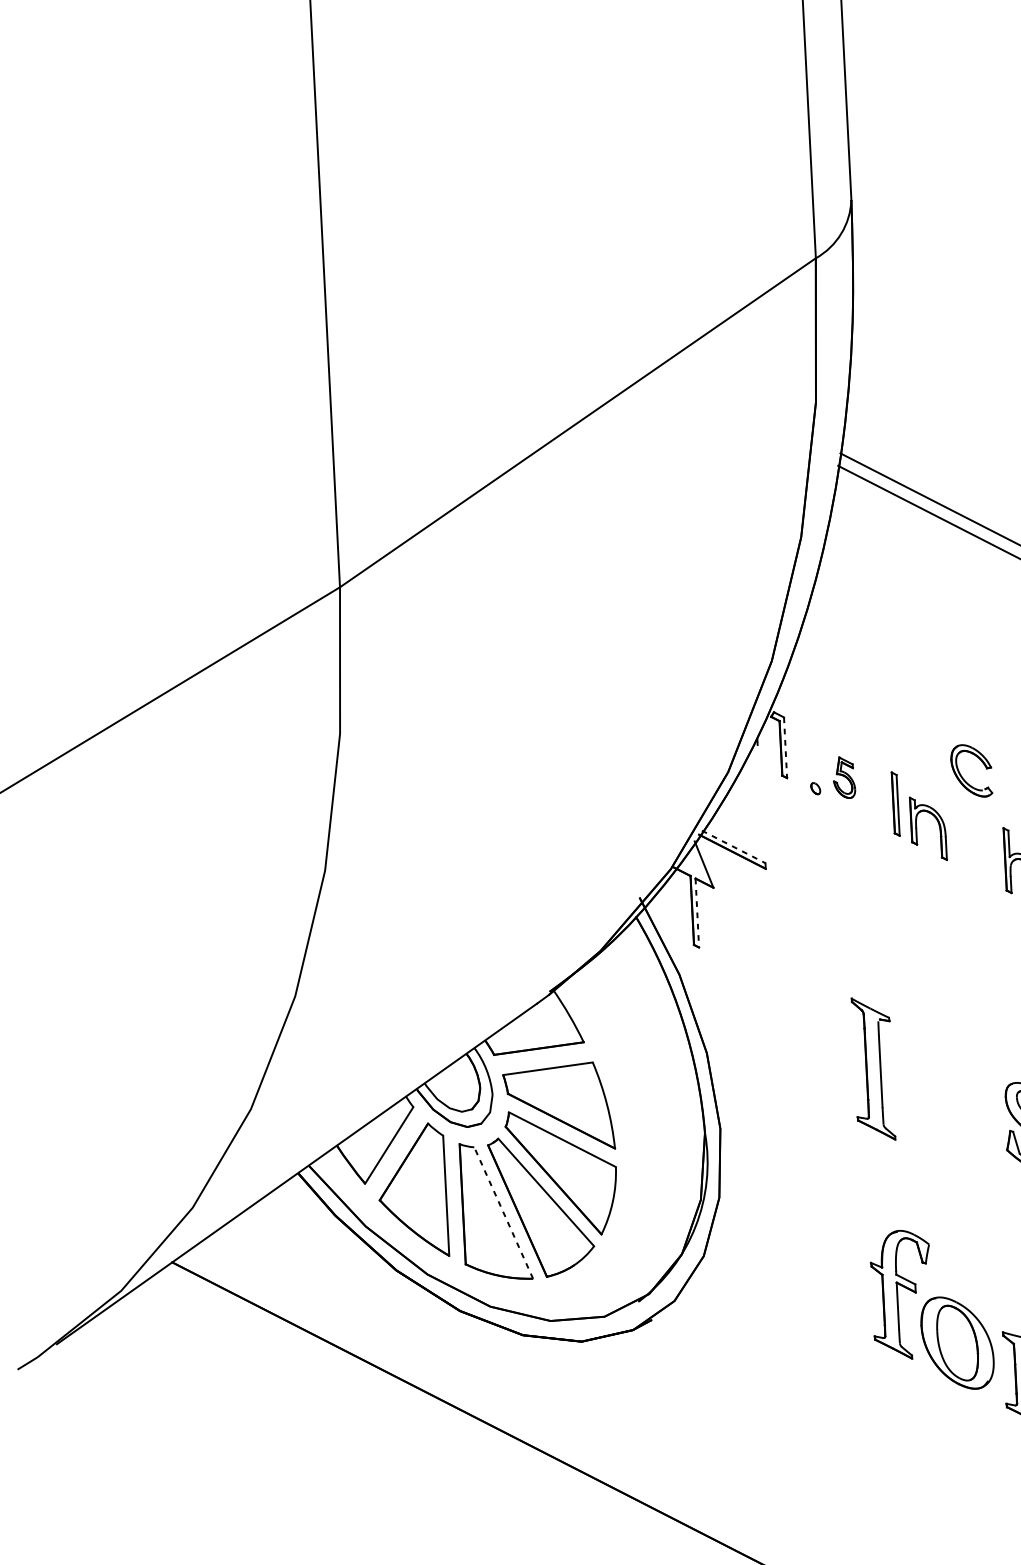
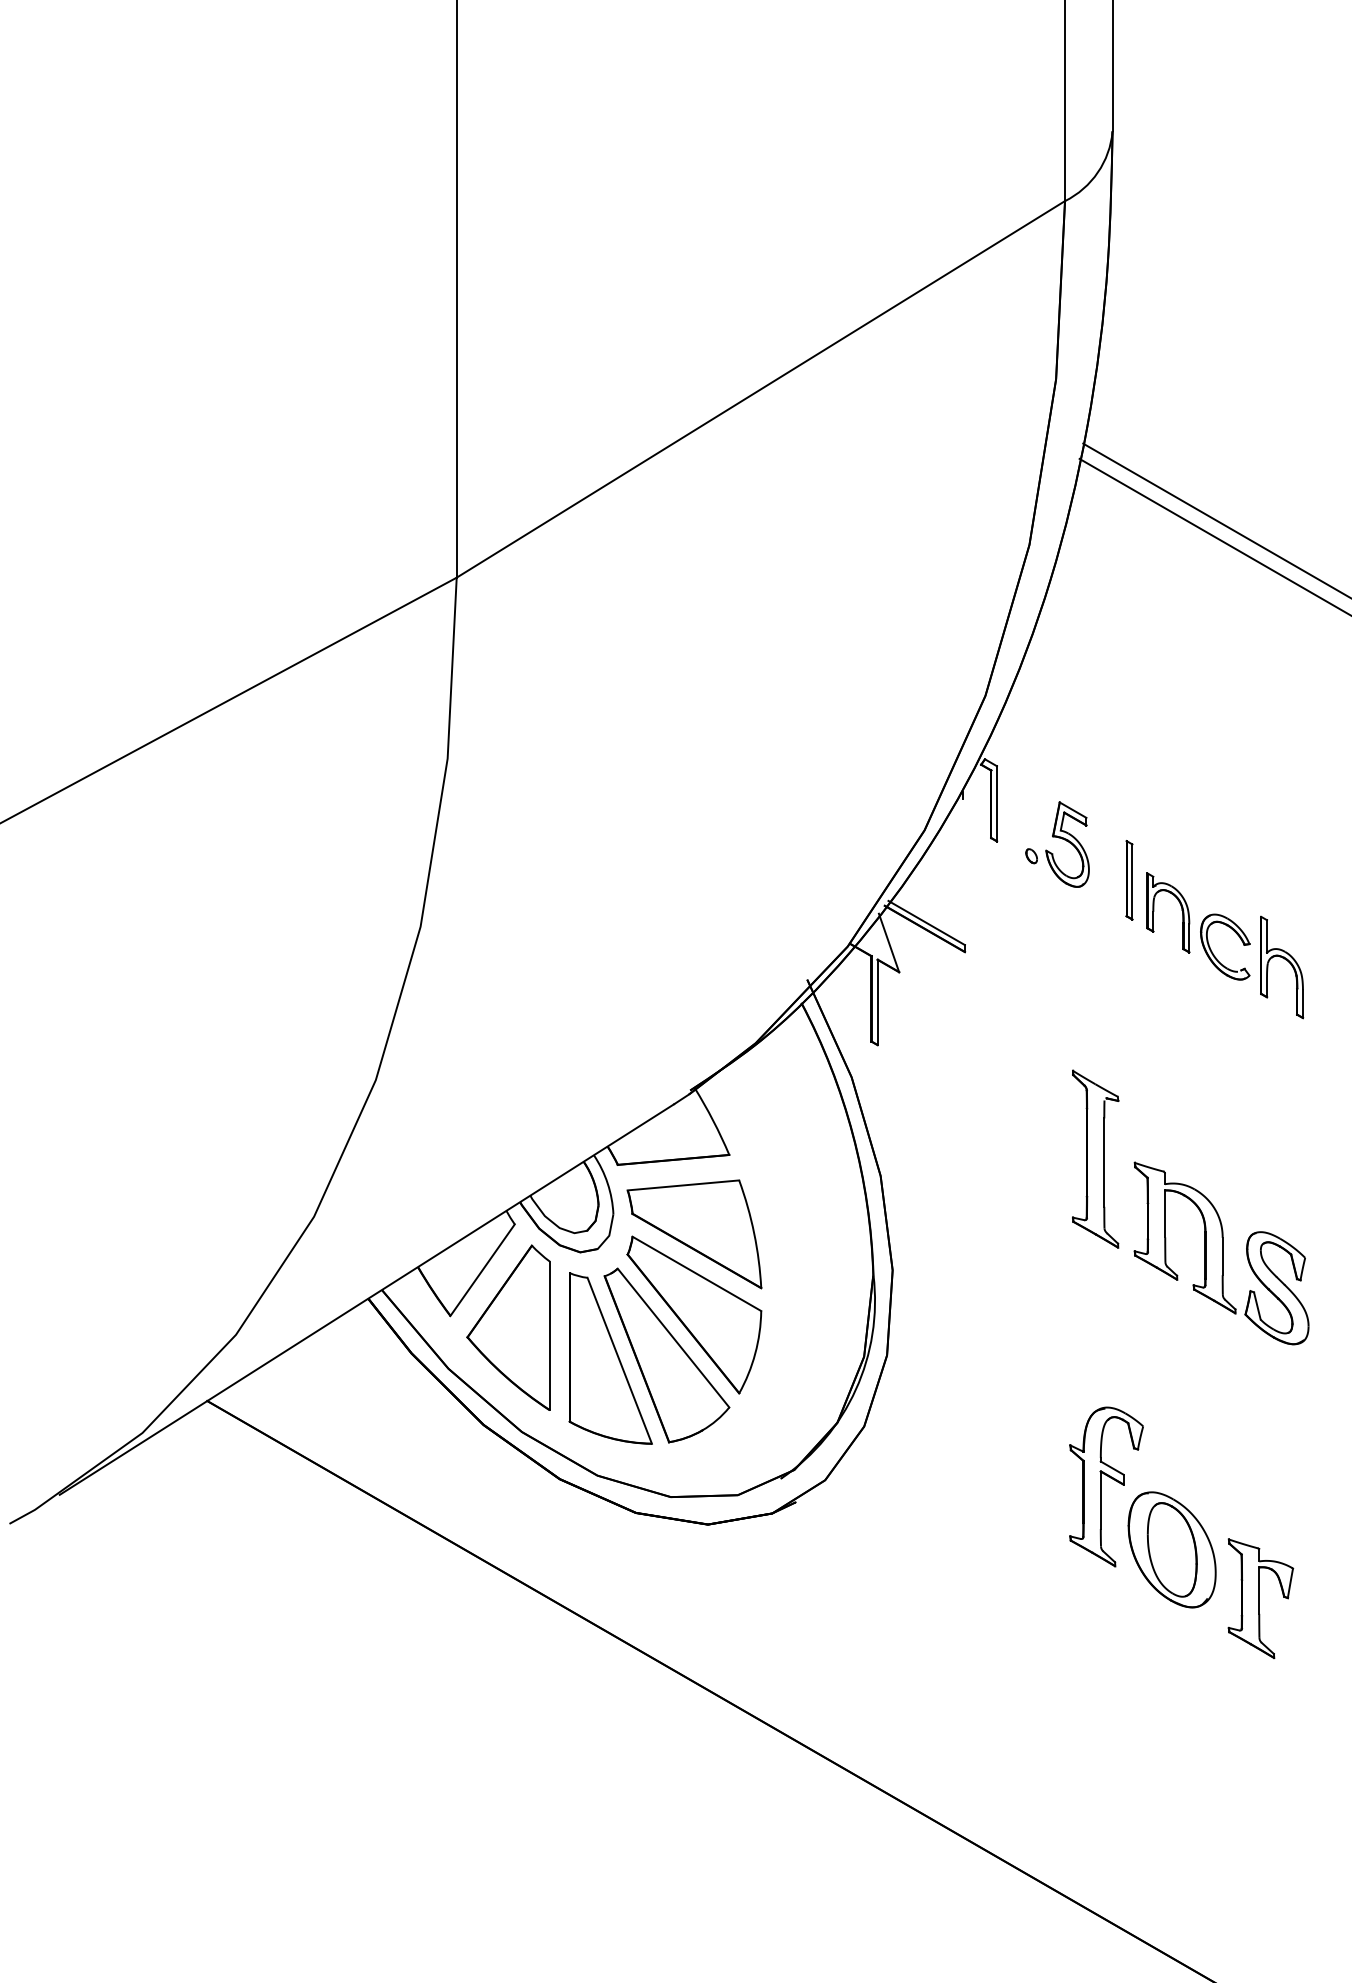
line: (785, 747) -> (996, 803), dashed -> solid
part: (844, 777) -> (1067, 844), size x1.67
part: (963, 777) -> (1214, 954), moved
line: (734, 847) -> (927, 923), dashed -> solid
line: (697, 913) -> (877, 1002), dashed -> solid
part: (873, 1068) -> (1095, 1158), moved
part: (940, 1091) -> (1166, 1237), added
line: (503, 1212) -> (619, 1360), dashed -> solid

